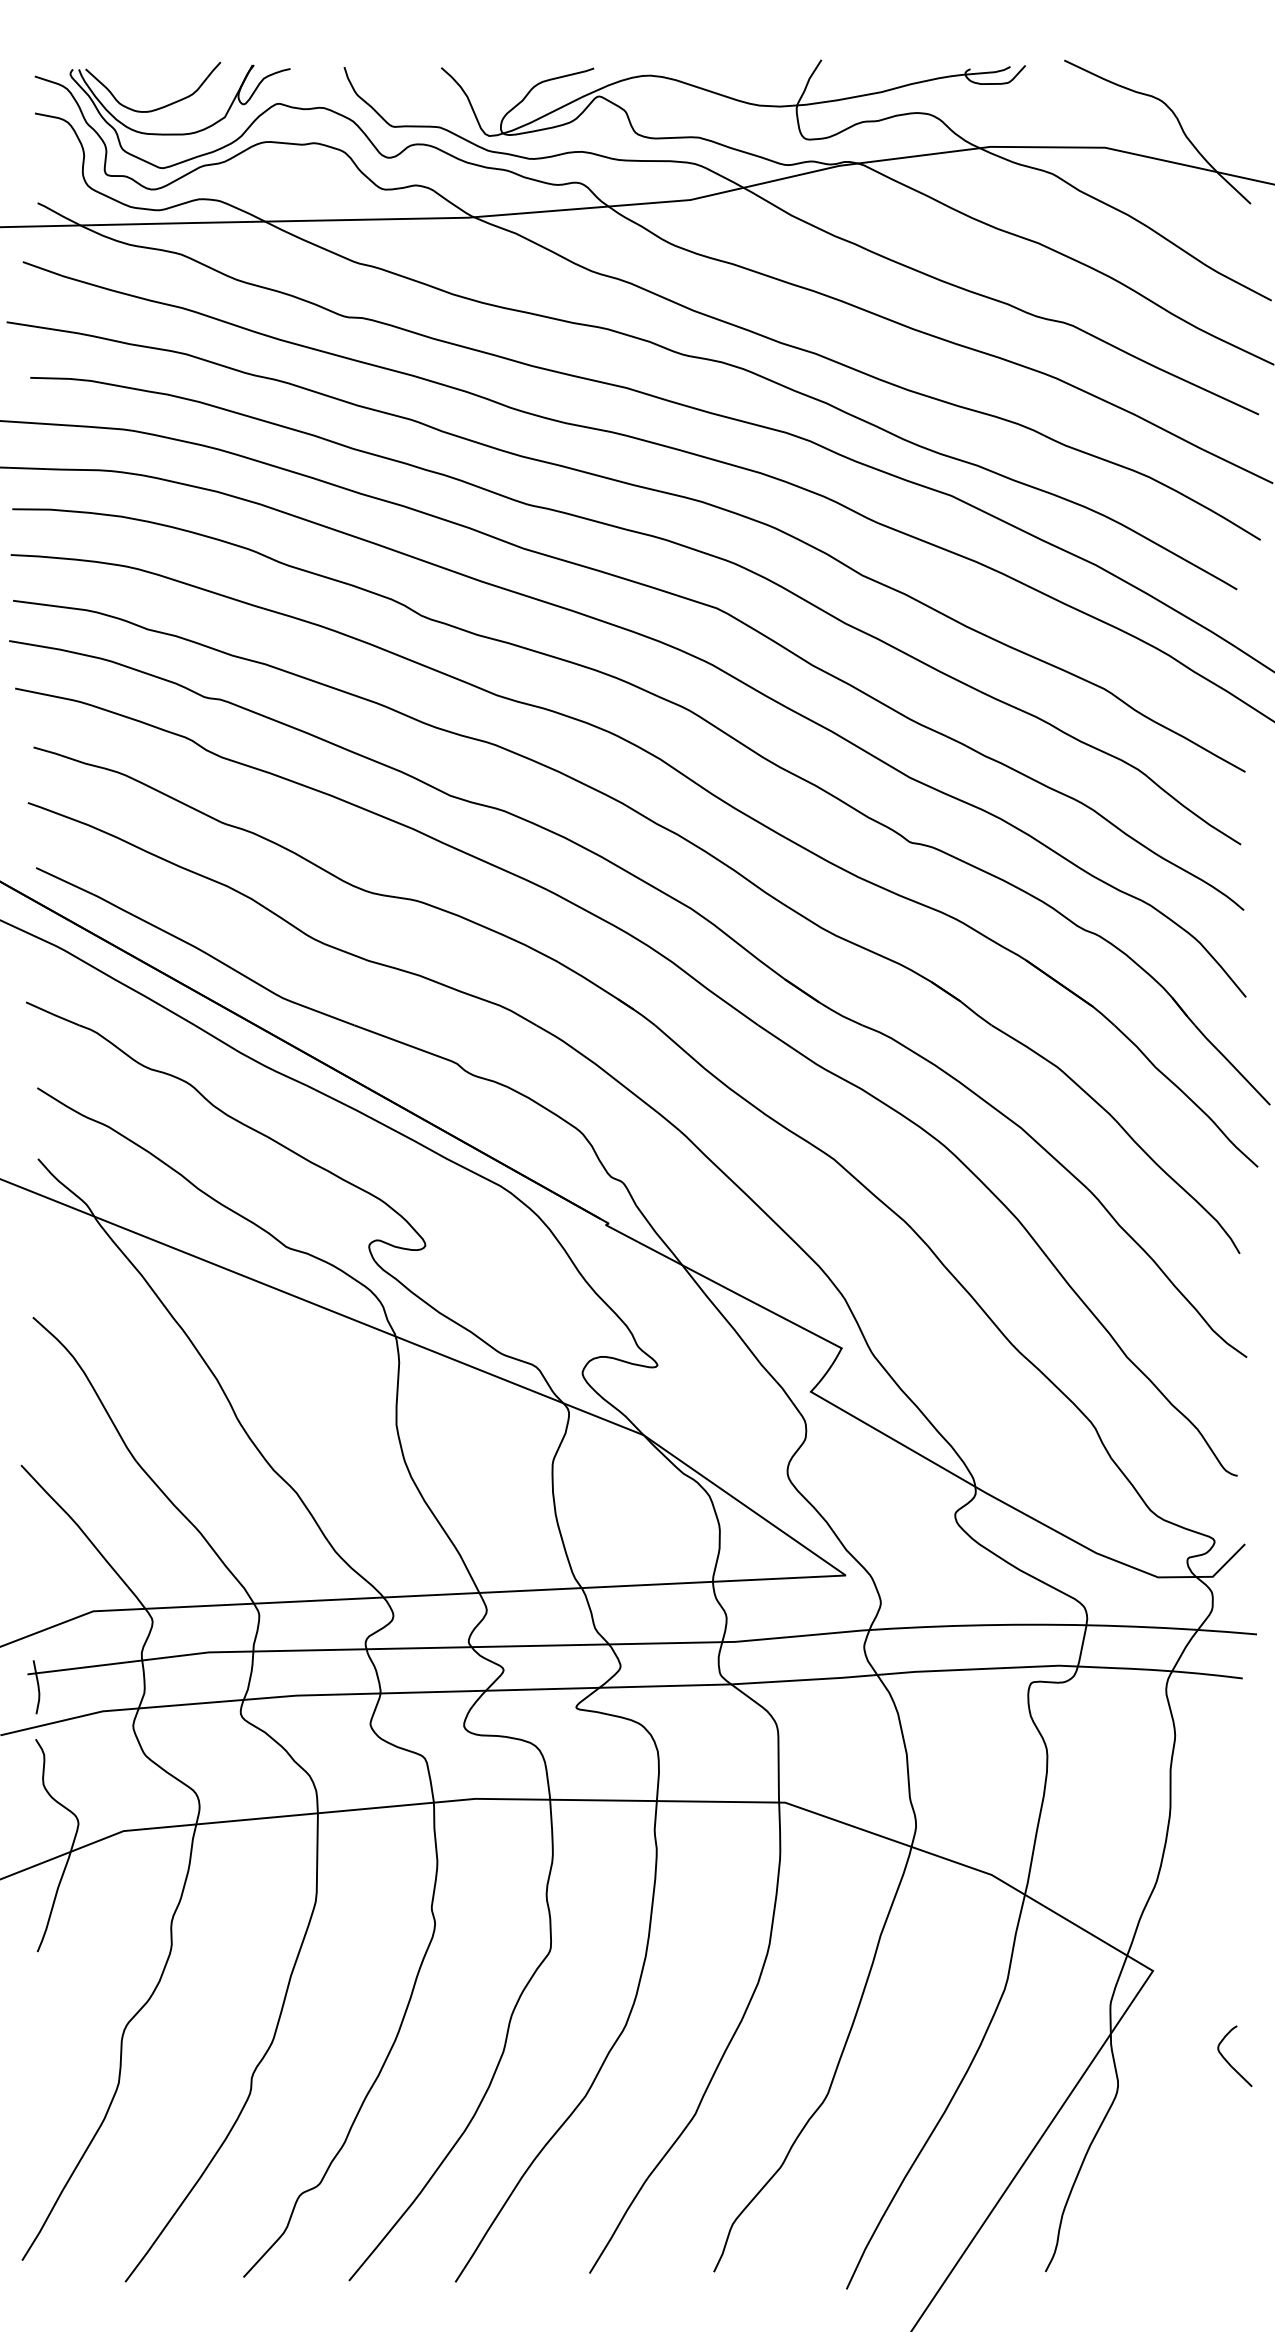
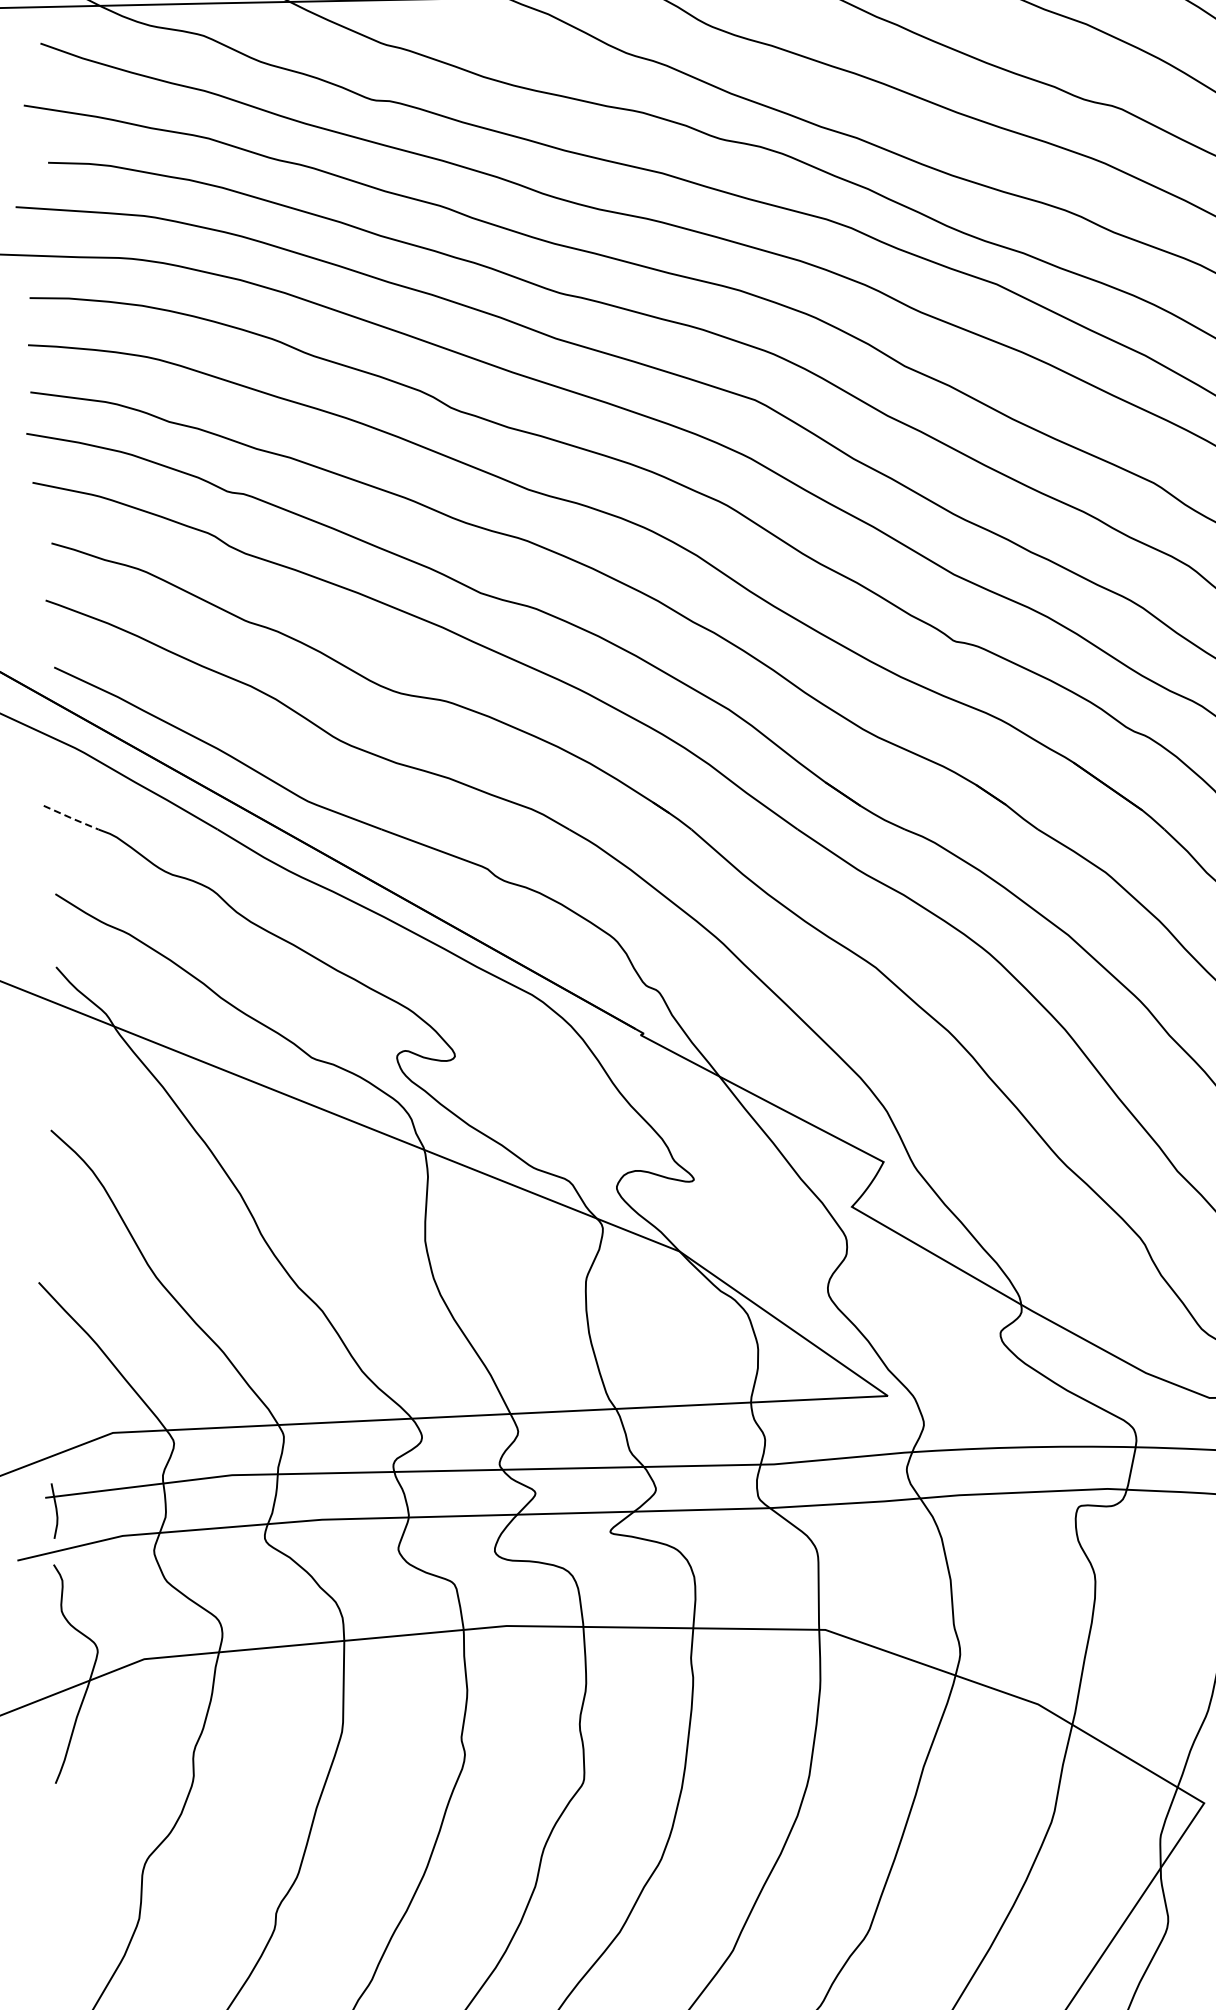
line: (53, 1014) -> (72, 818), solid -> dashed

